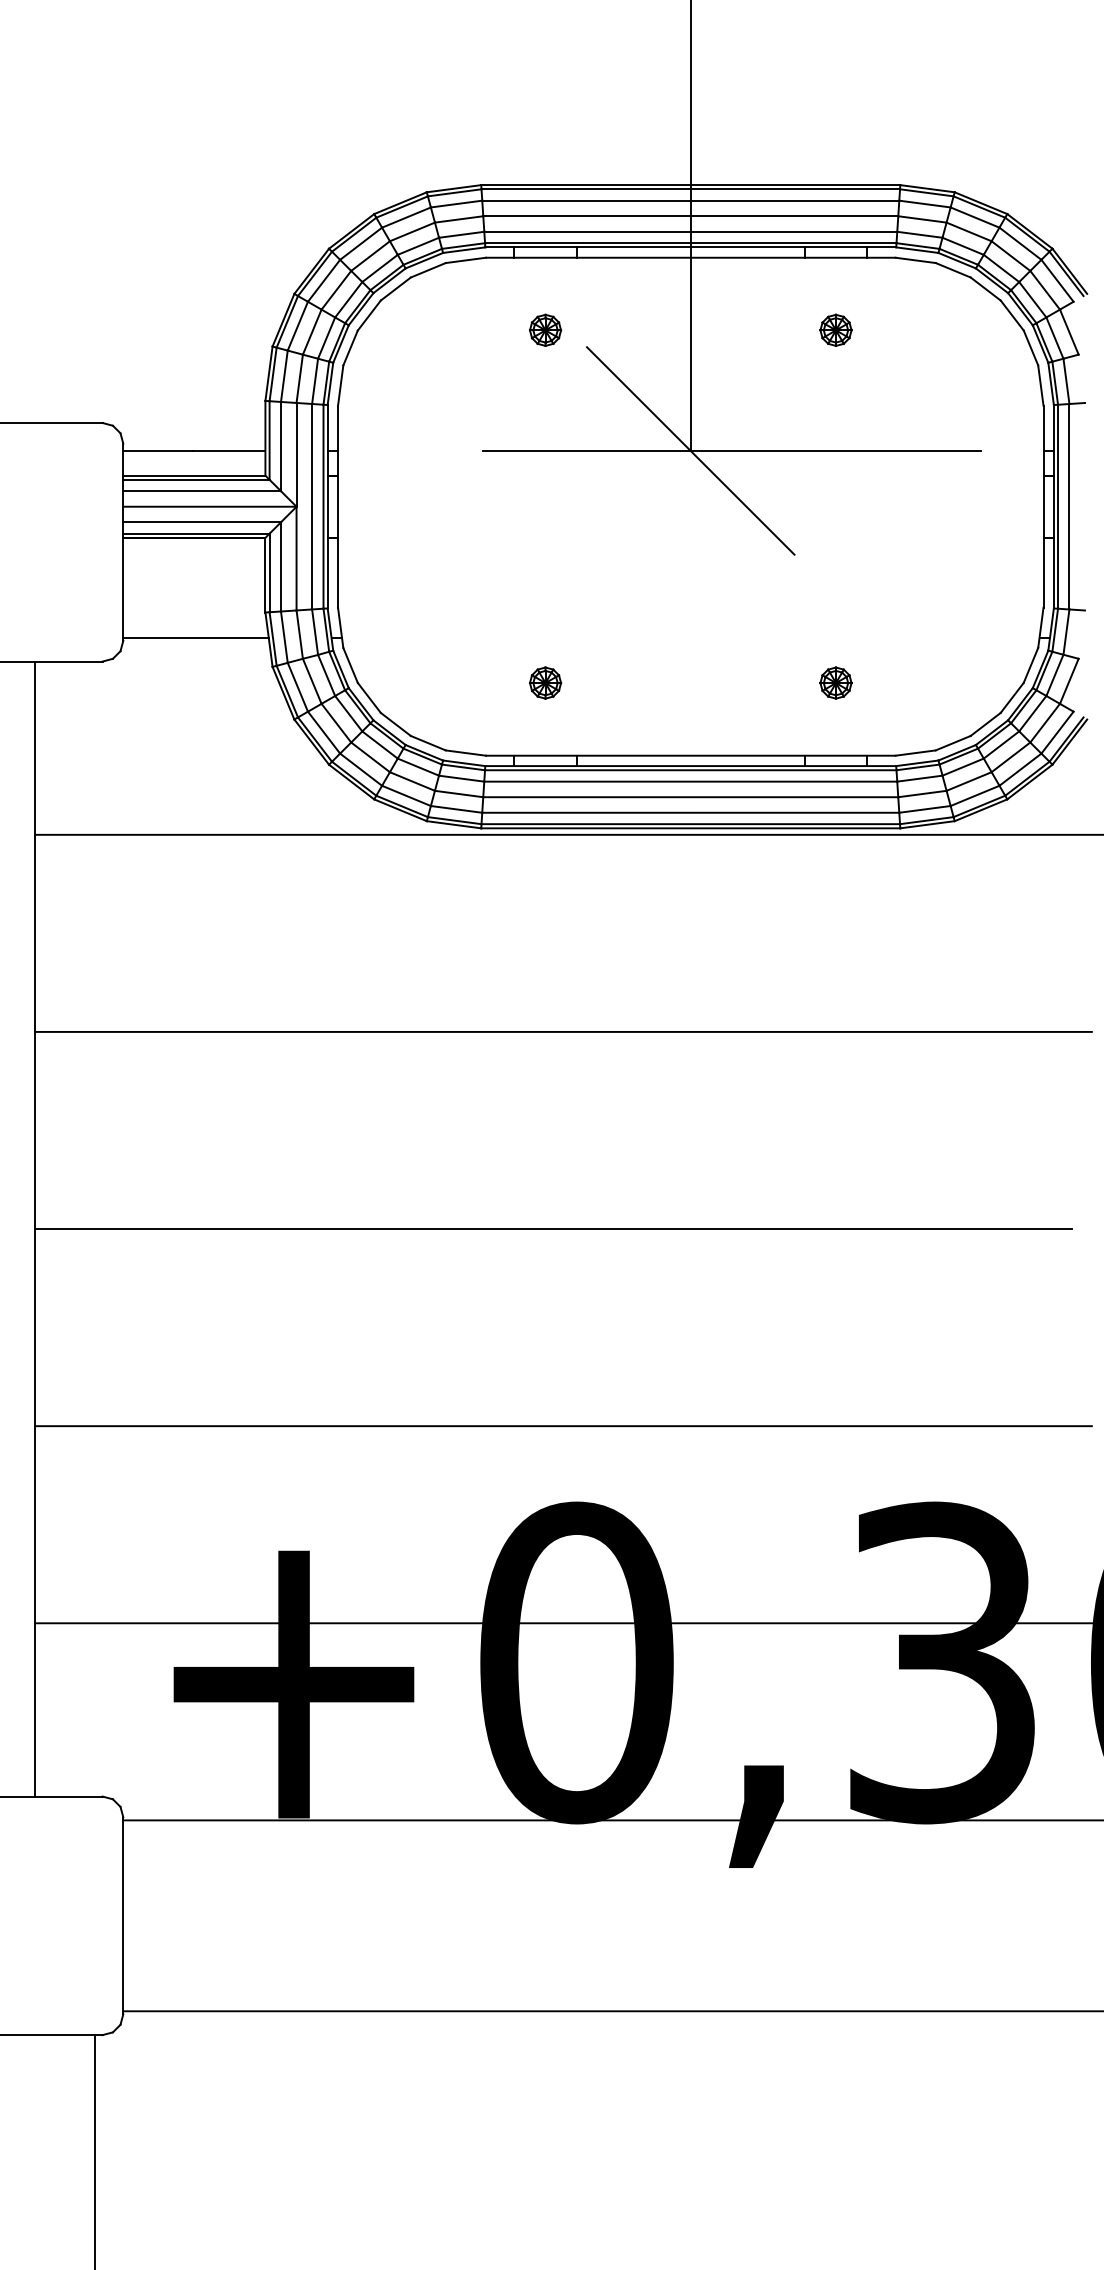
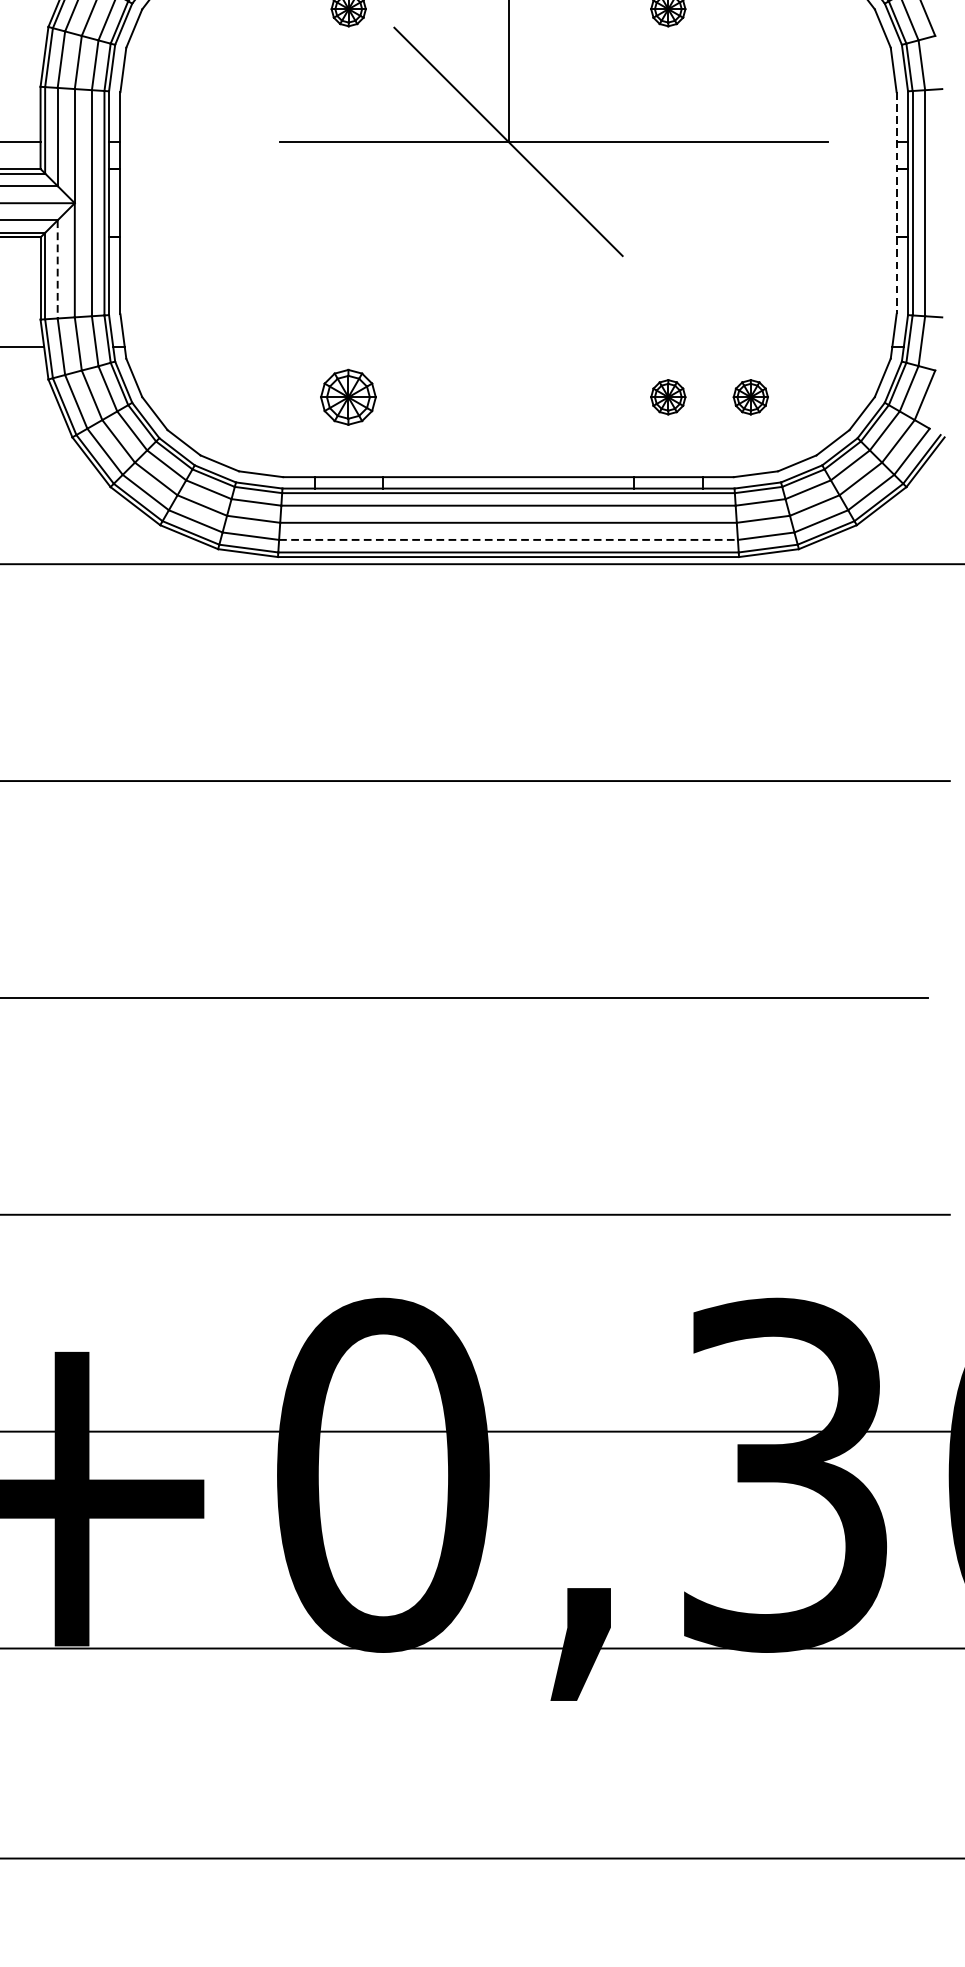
line: (1043, 507) -> (896, 204), solid -> dashed
line: (280, 566) -> (57, 268), solid -> dashed
part: (545, 682) -> (348, 396), size x1.6
part: (910, 682) -> (750, 396), added
line: (690, 812) -> (508, 539), solid -> dashed

